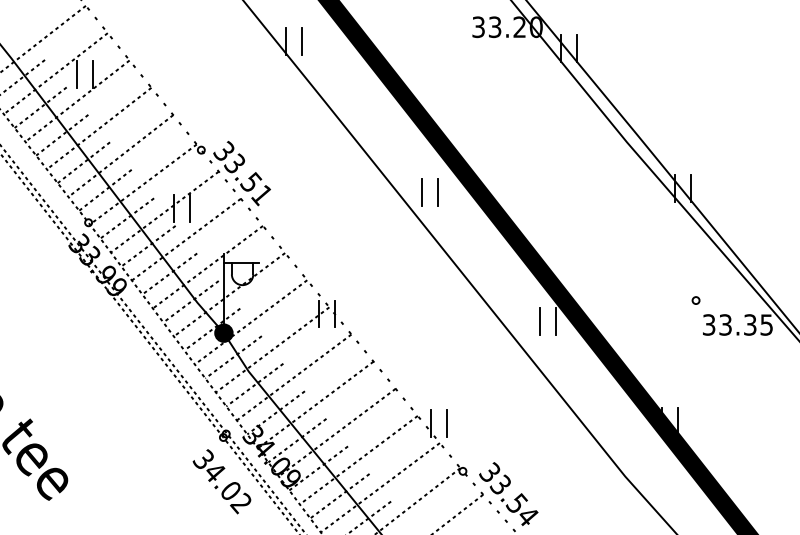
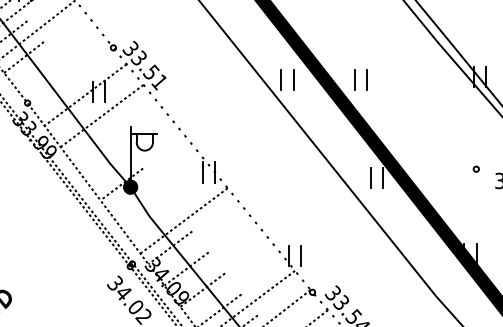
line: (120, 155) -> (51, 51), removed
line: (142, 184) -> (68, 74), removed
line: (105, 189) -> (40, 77), removed
part: (519, 192) -> (355, 80), added
line: (127, 218) -> (57, 99), removed
line: (148, 245) -> (73, 120), removed
line: (207, 266) -> (118, 136), removed
line: (169, 273) -> (89, 141), removed
line: (229, 294) -> (134, 157), removed
part: (695, 300) -> (475, 169), moved
line: (190, 301) -> (105, 163), removed
line: (250, 322) -> (150, 179), removed
line: (272, 349) -> (167, 199), removed
line: (233, 357) -> (137, 205), removed
line: (254, 384) -> (153, 226), removed
line: (315, 404) -> (200, 241), removed
line: (336, 432) -> (216, 262), removed
line: (358, 459) -> (233, 283), removed

